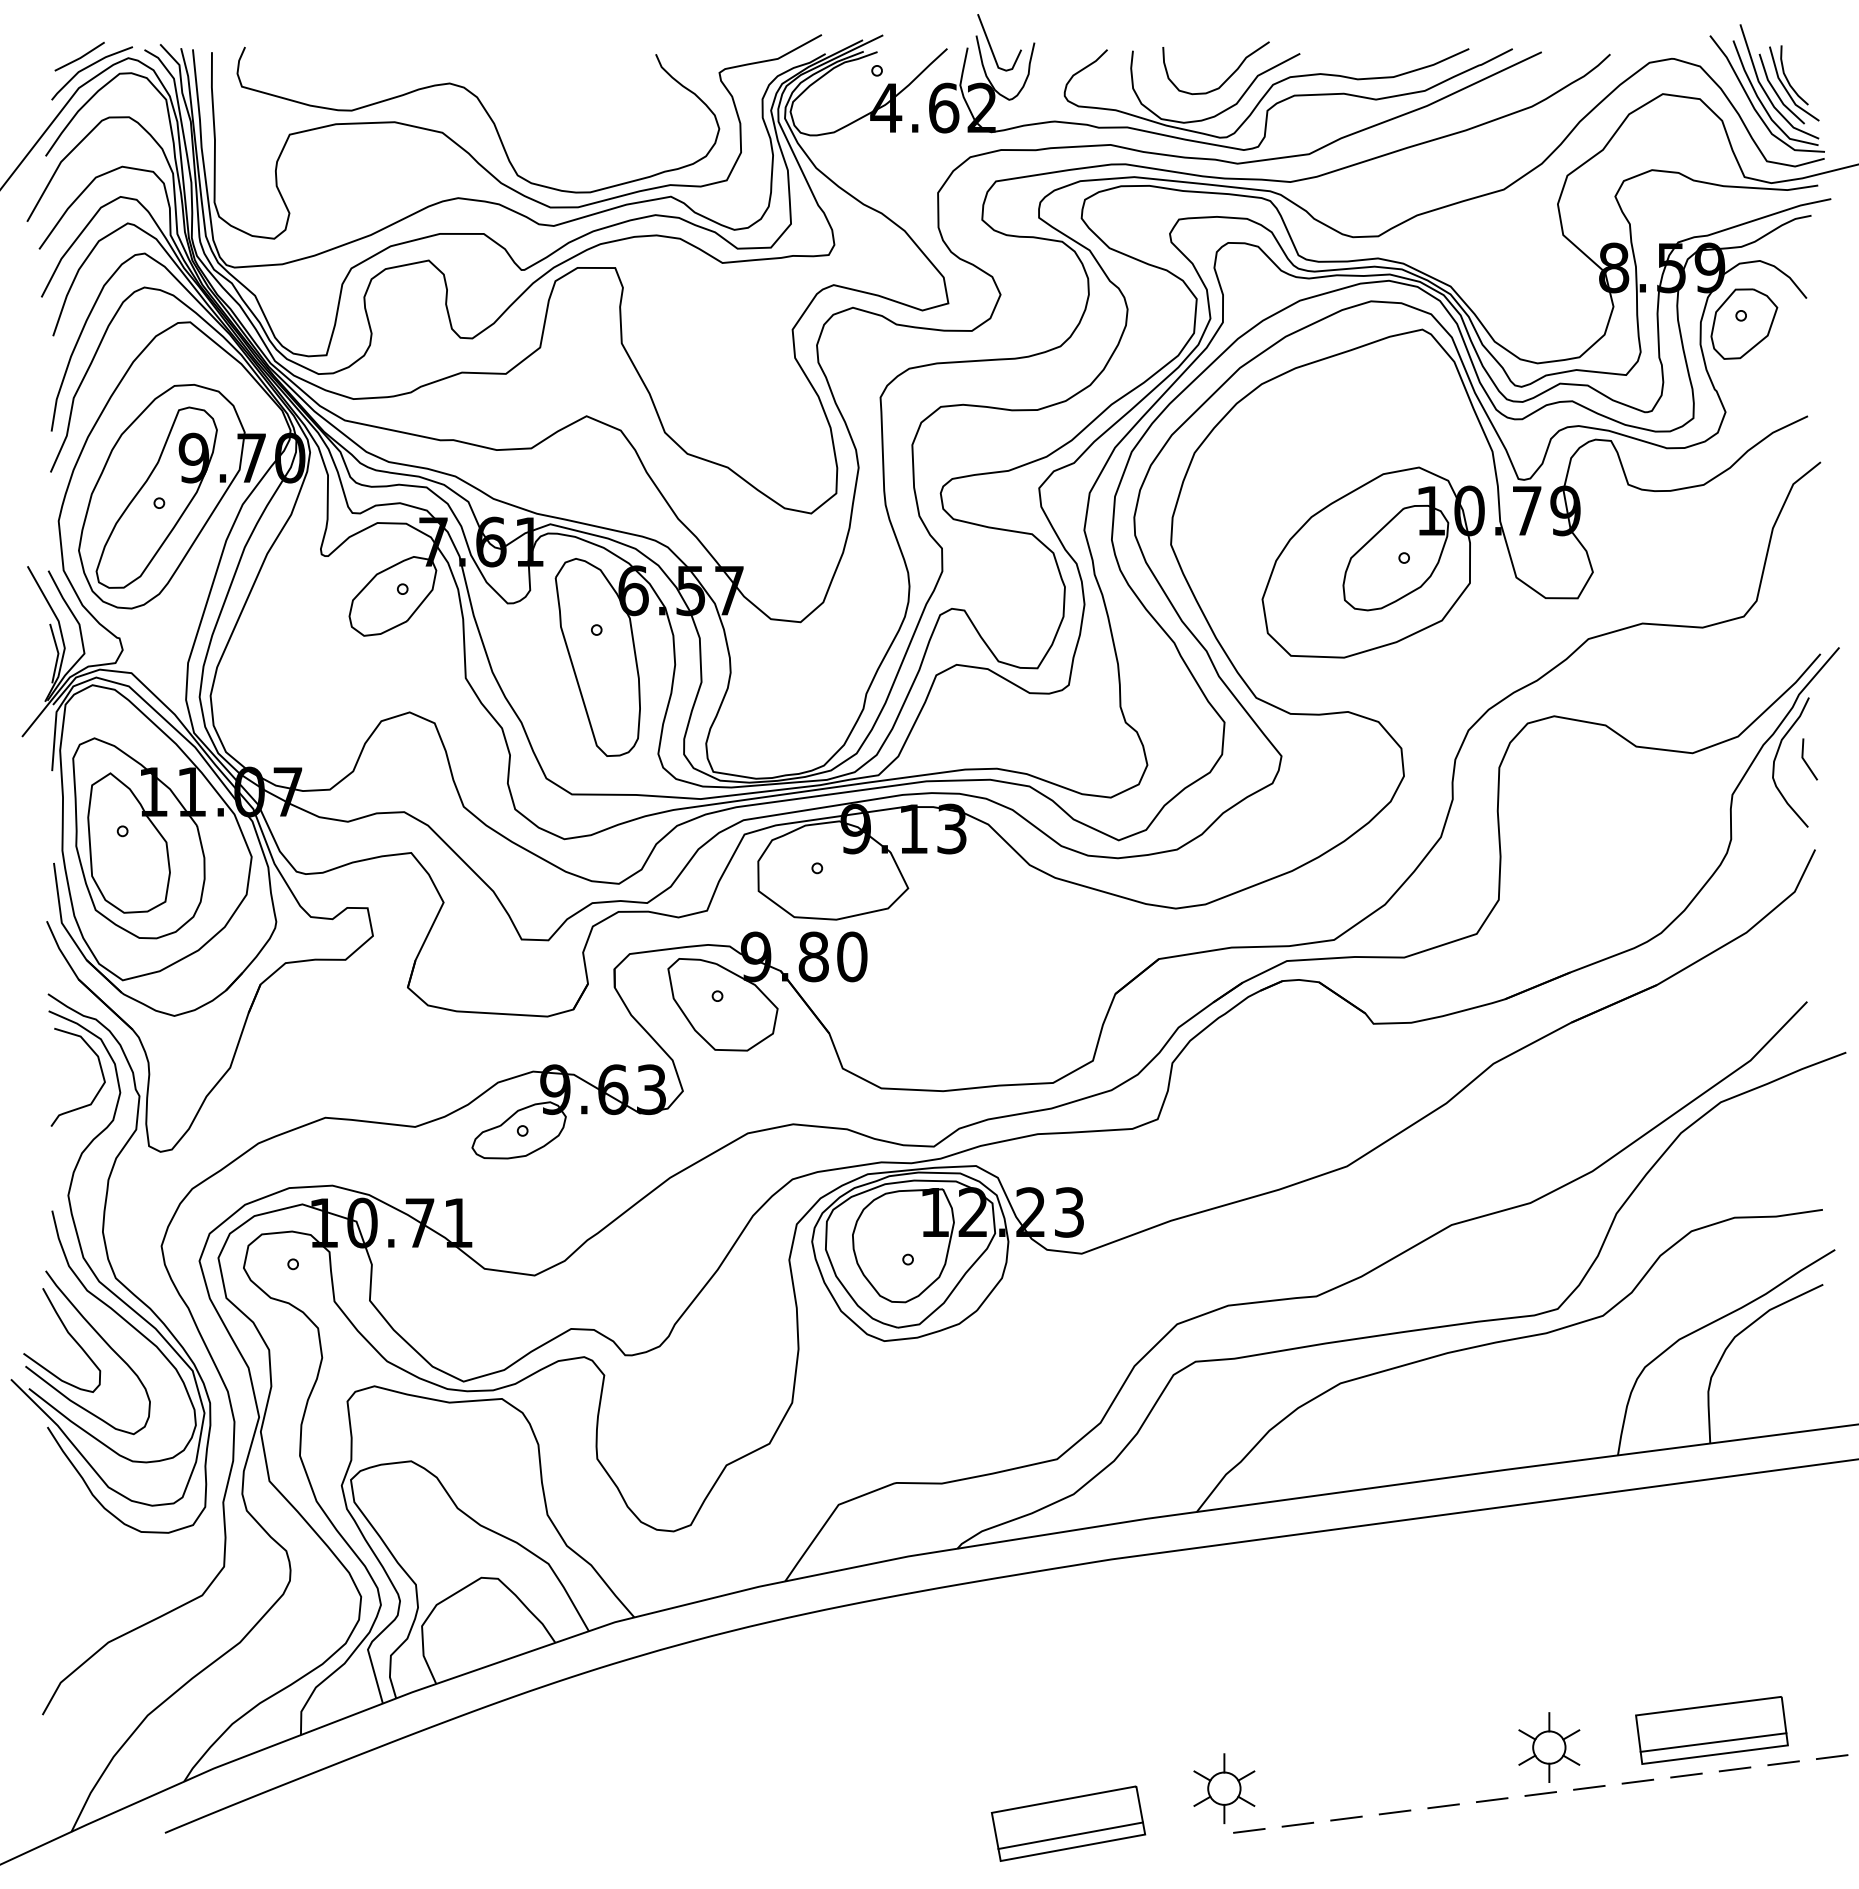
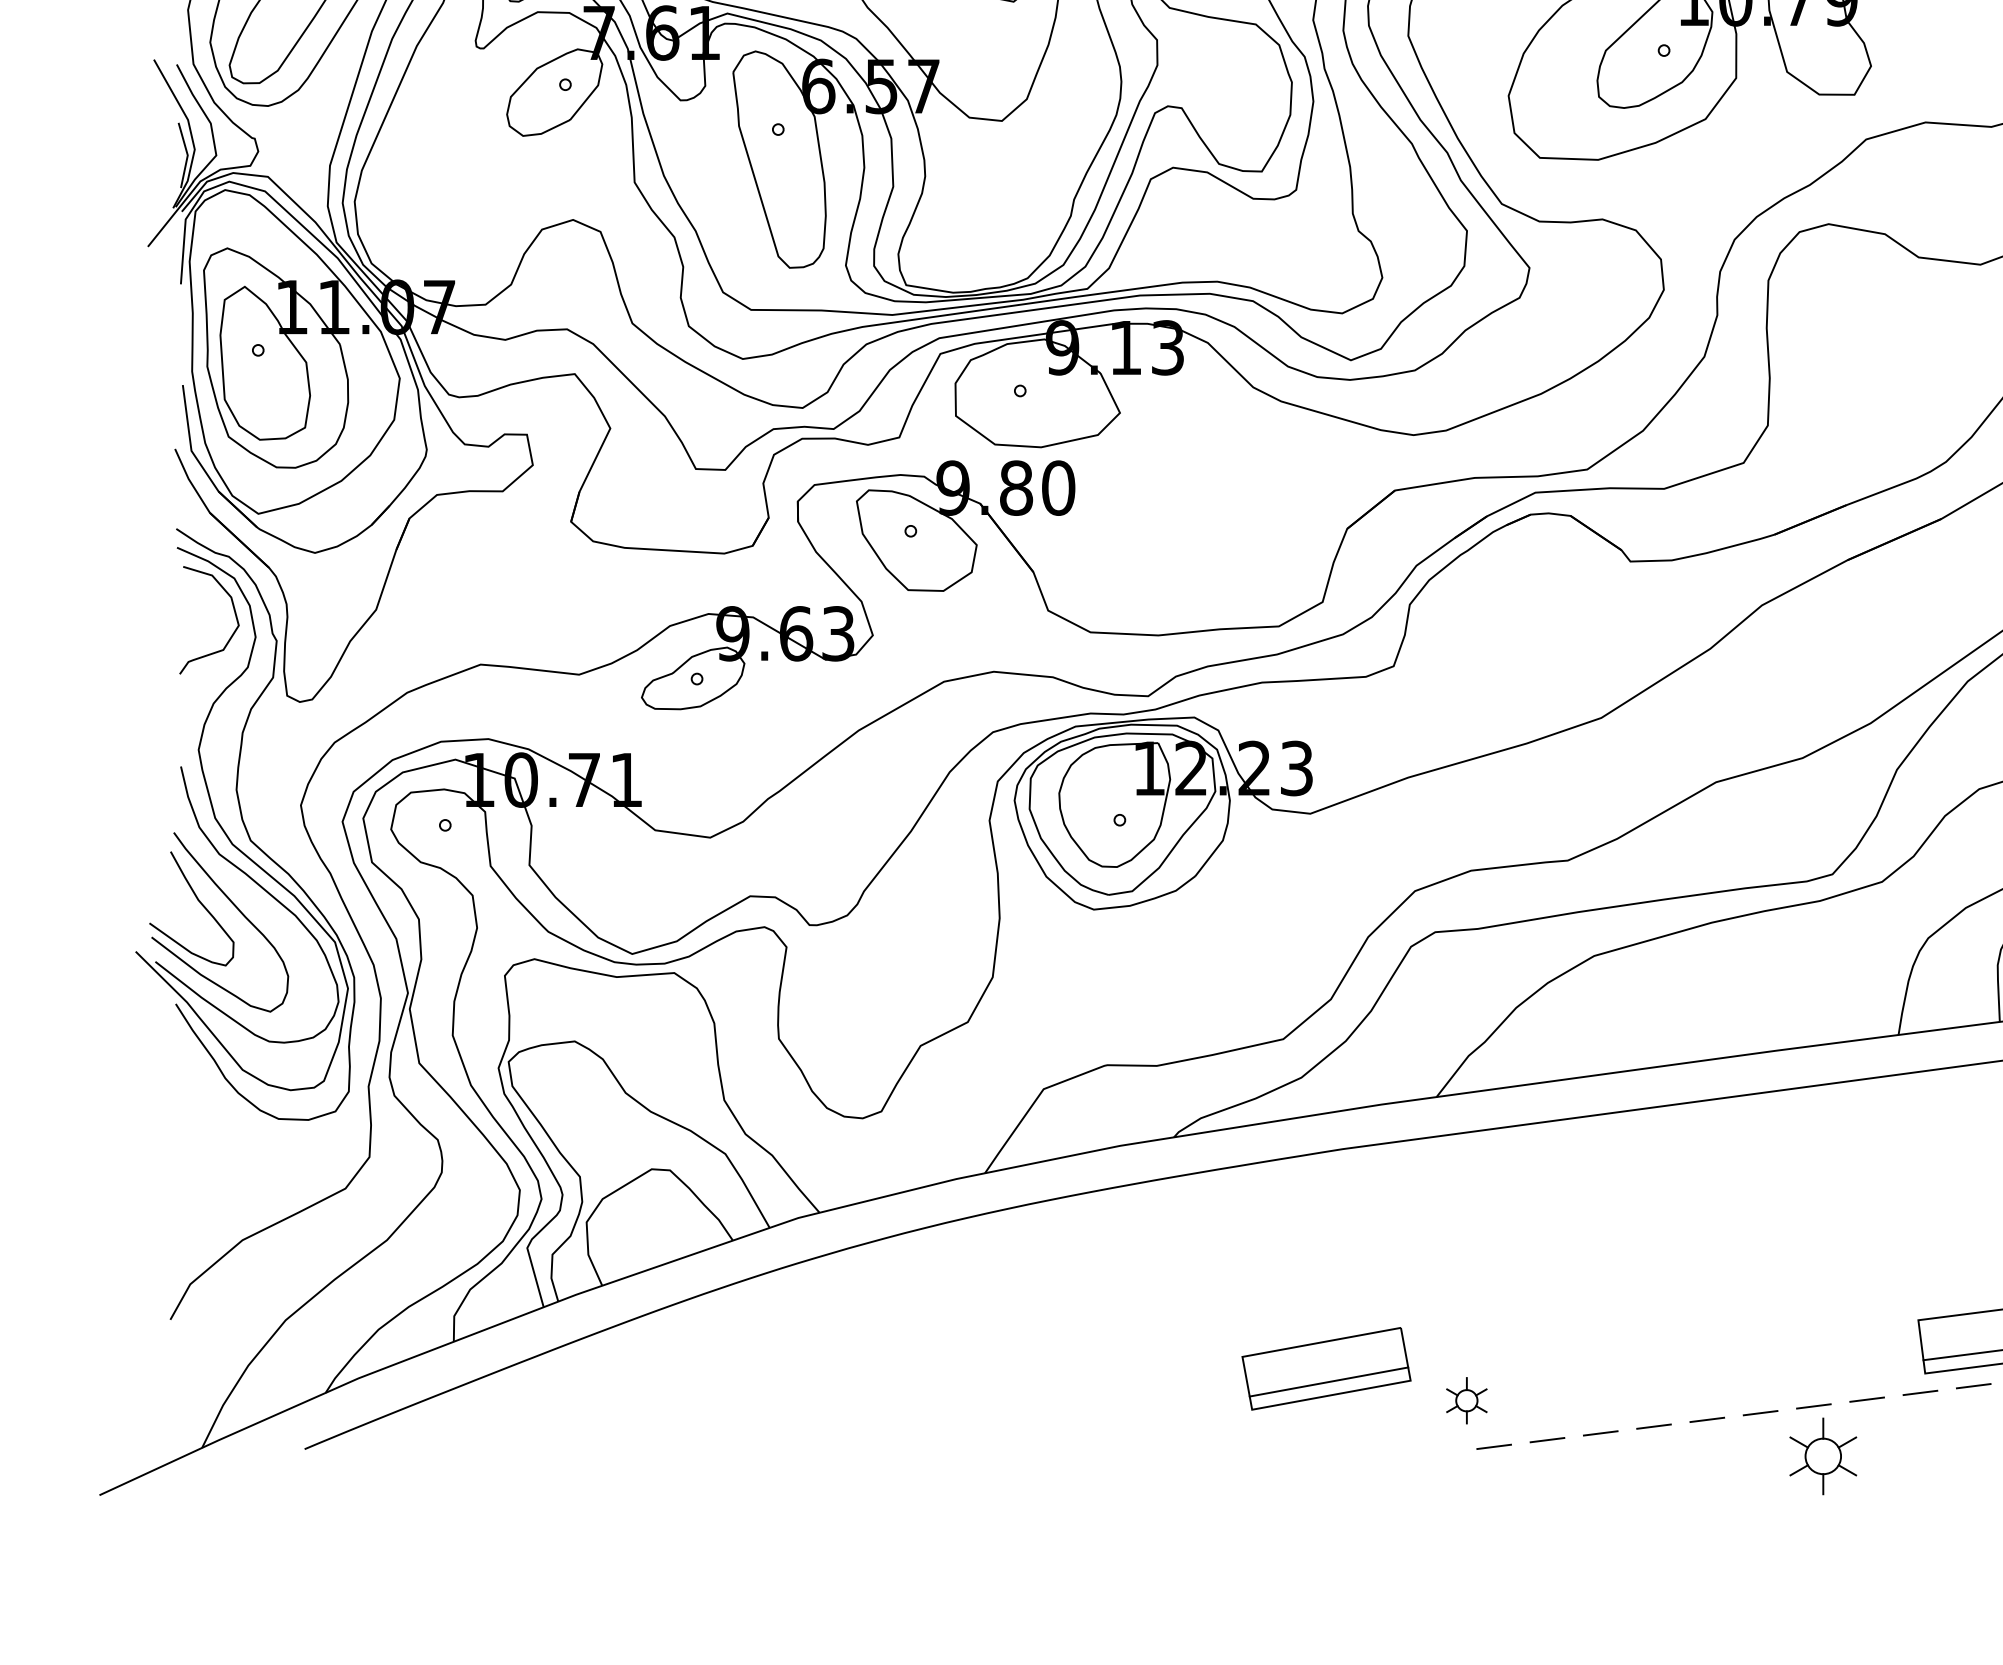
part: (1549, 1747) -> (1823, 1456), moved
part: (1224, 1788) -> (1466, 1400), size x0.6
part: (1068, 1823) -> (1326, 1368), moved

